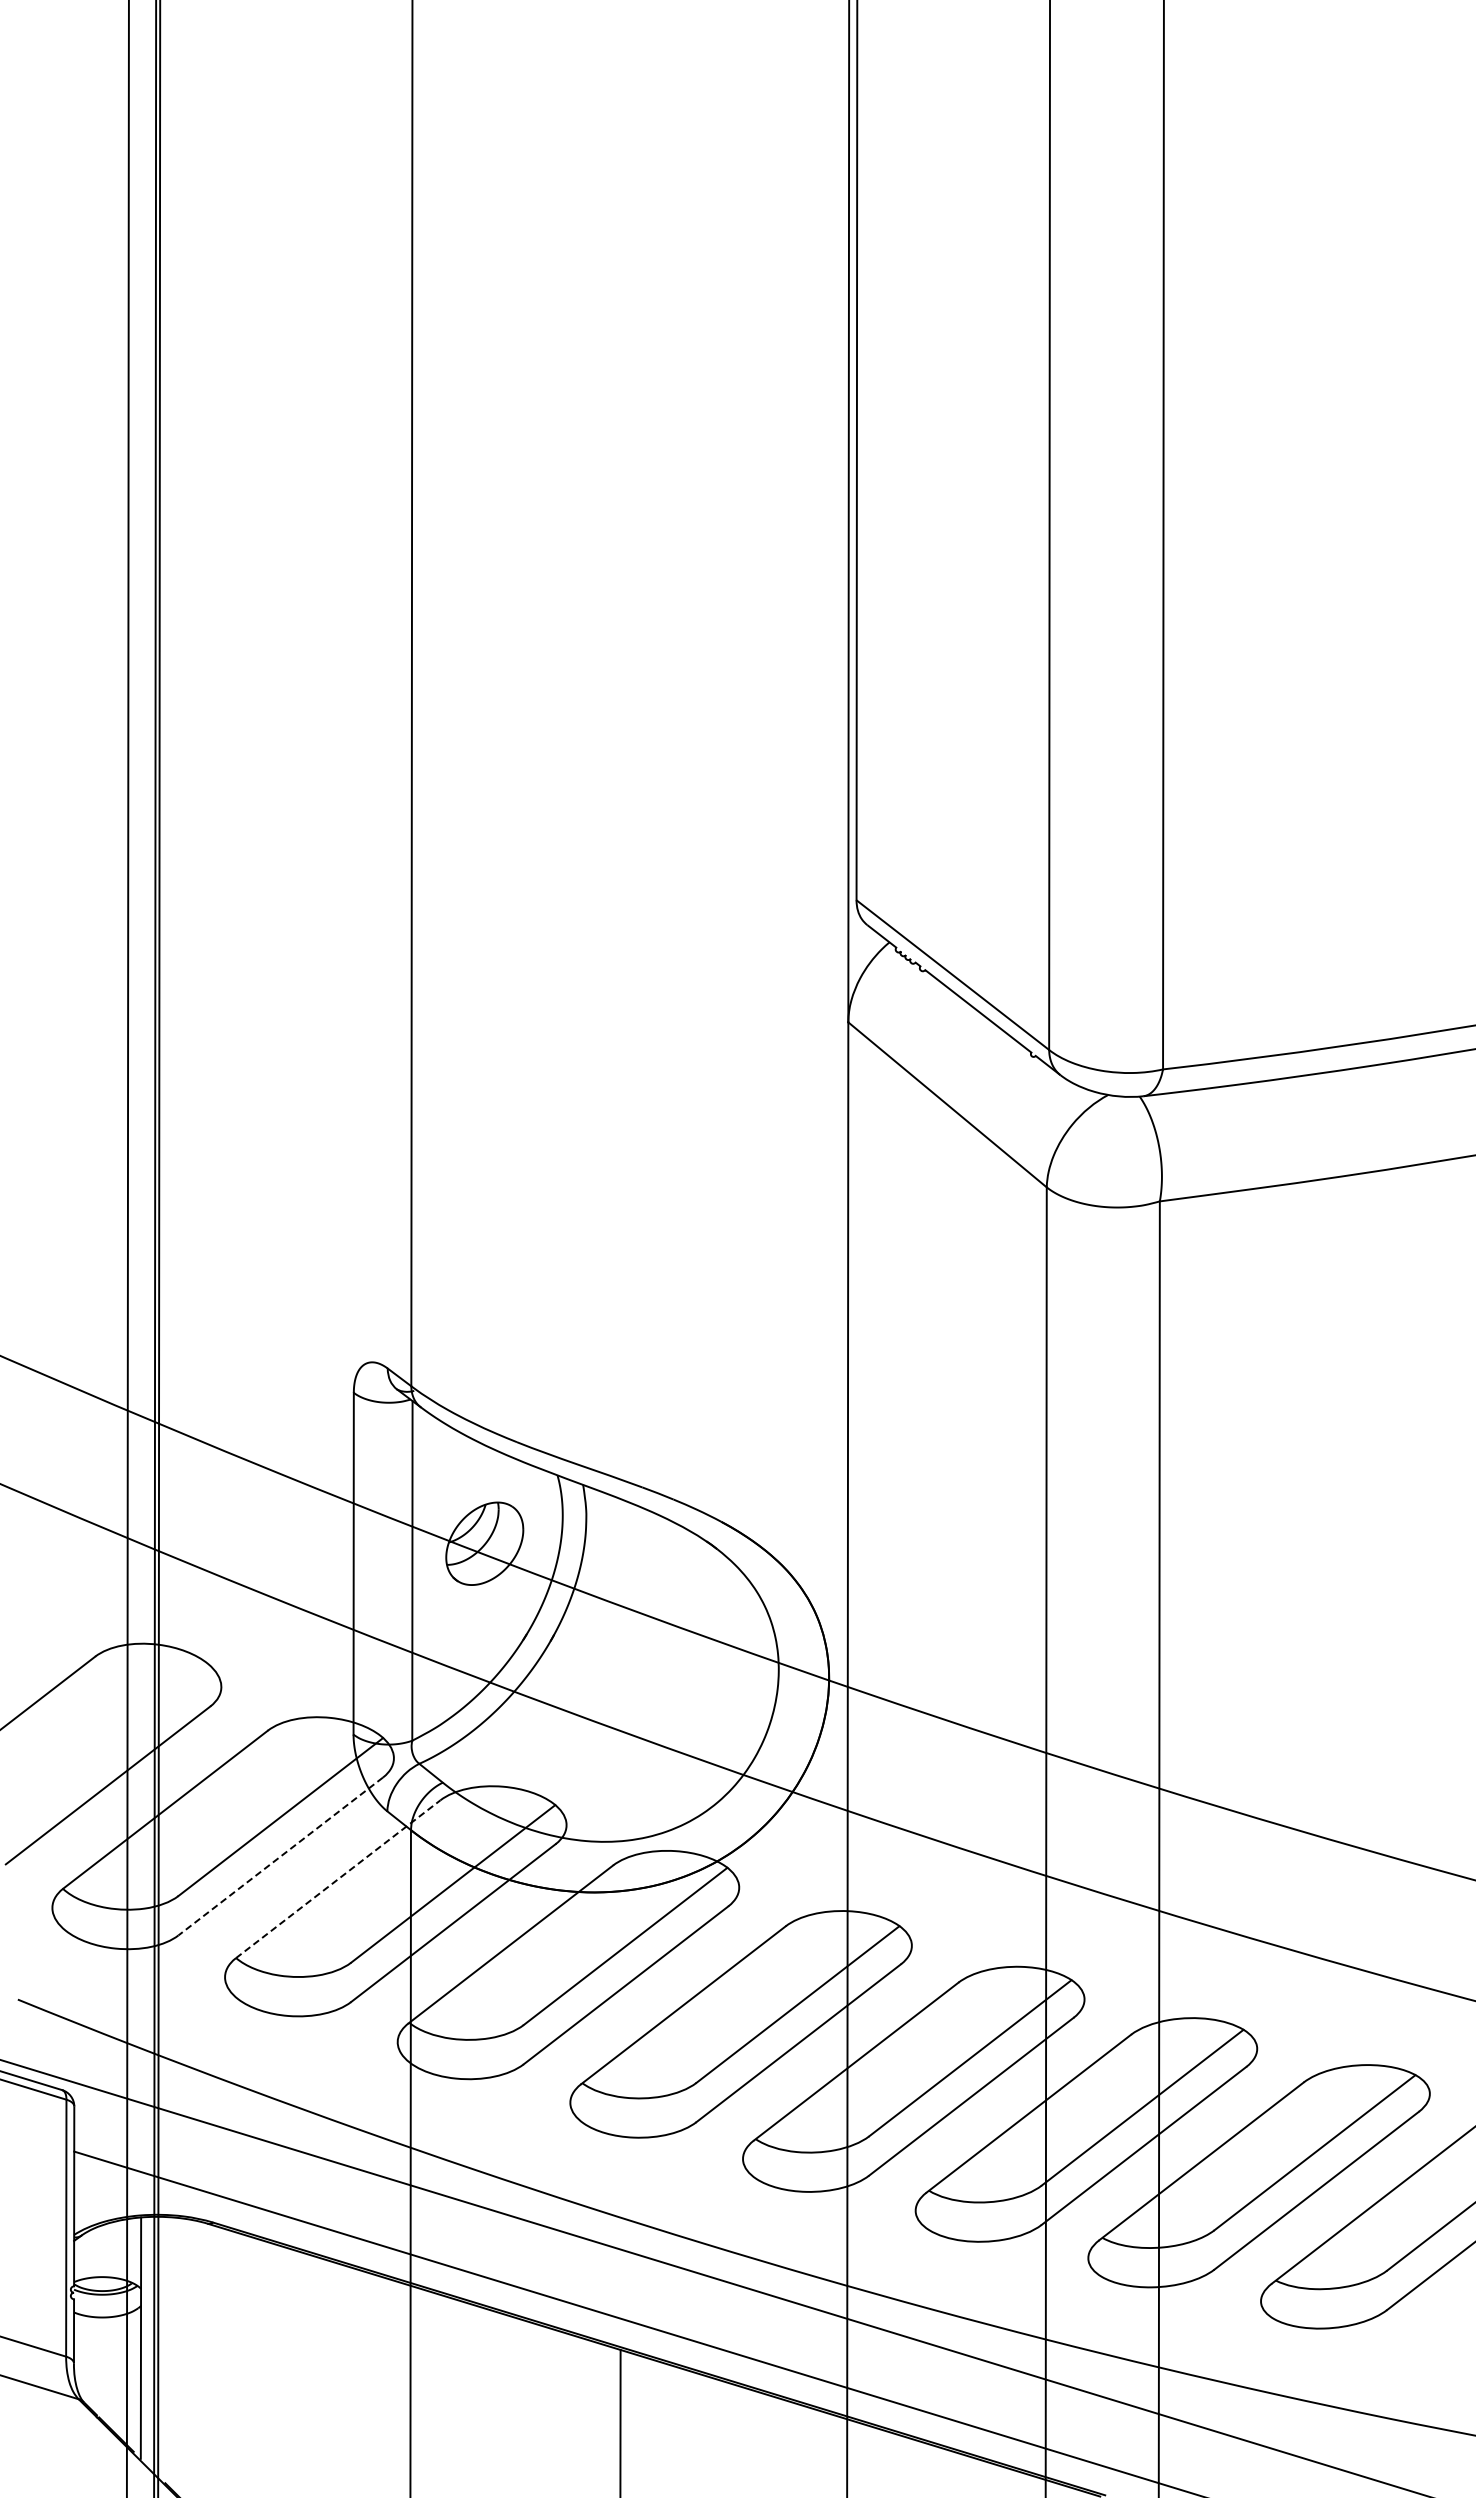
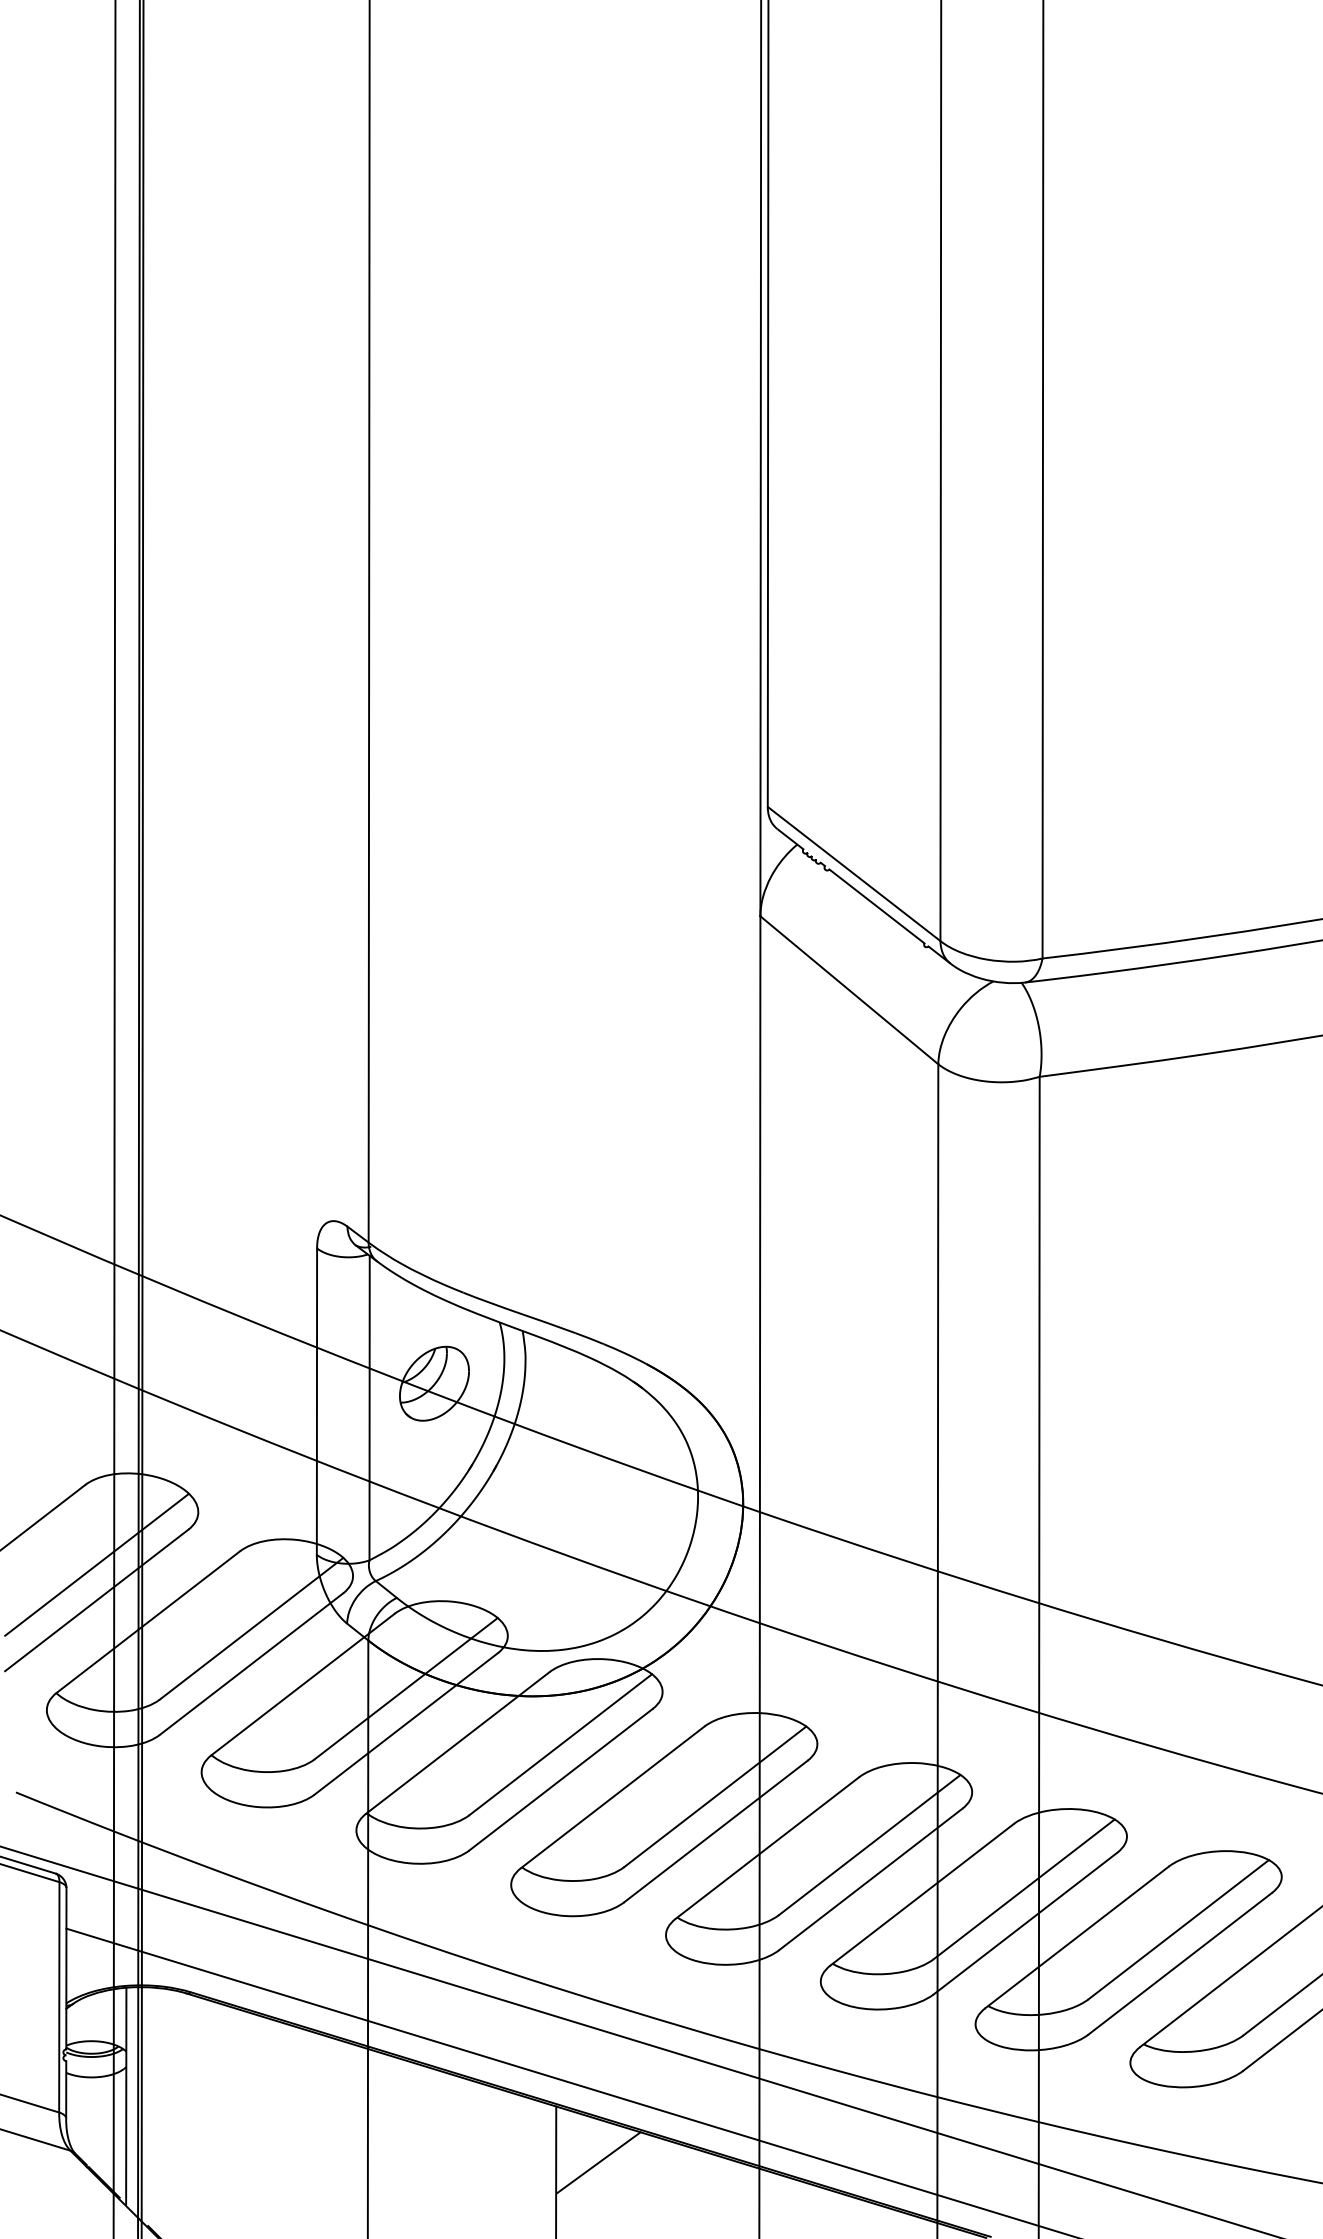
line: (107, 1745) -> (96, 1564), added
line: (280, 1856) -> (251, 1664), dashed -> solid
line: (338, 1878) -> (303, 1683), dashed -> solid
line: (667, 2412) -> (598, 2162), added

